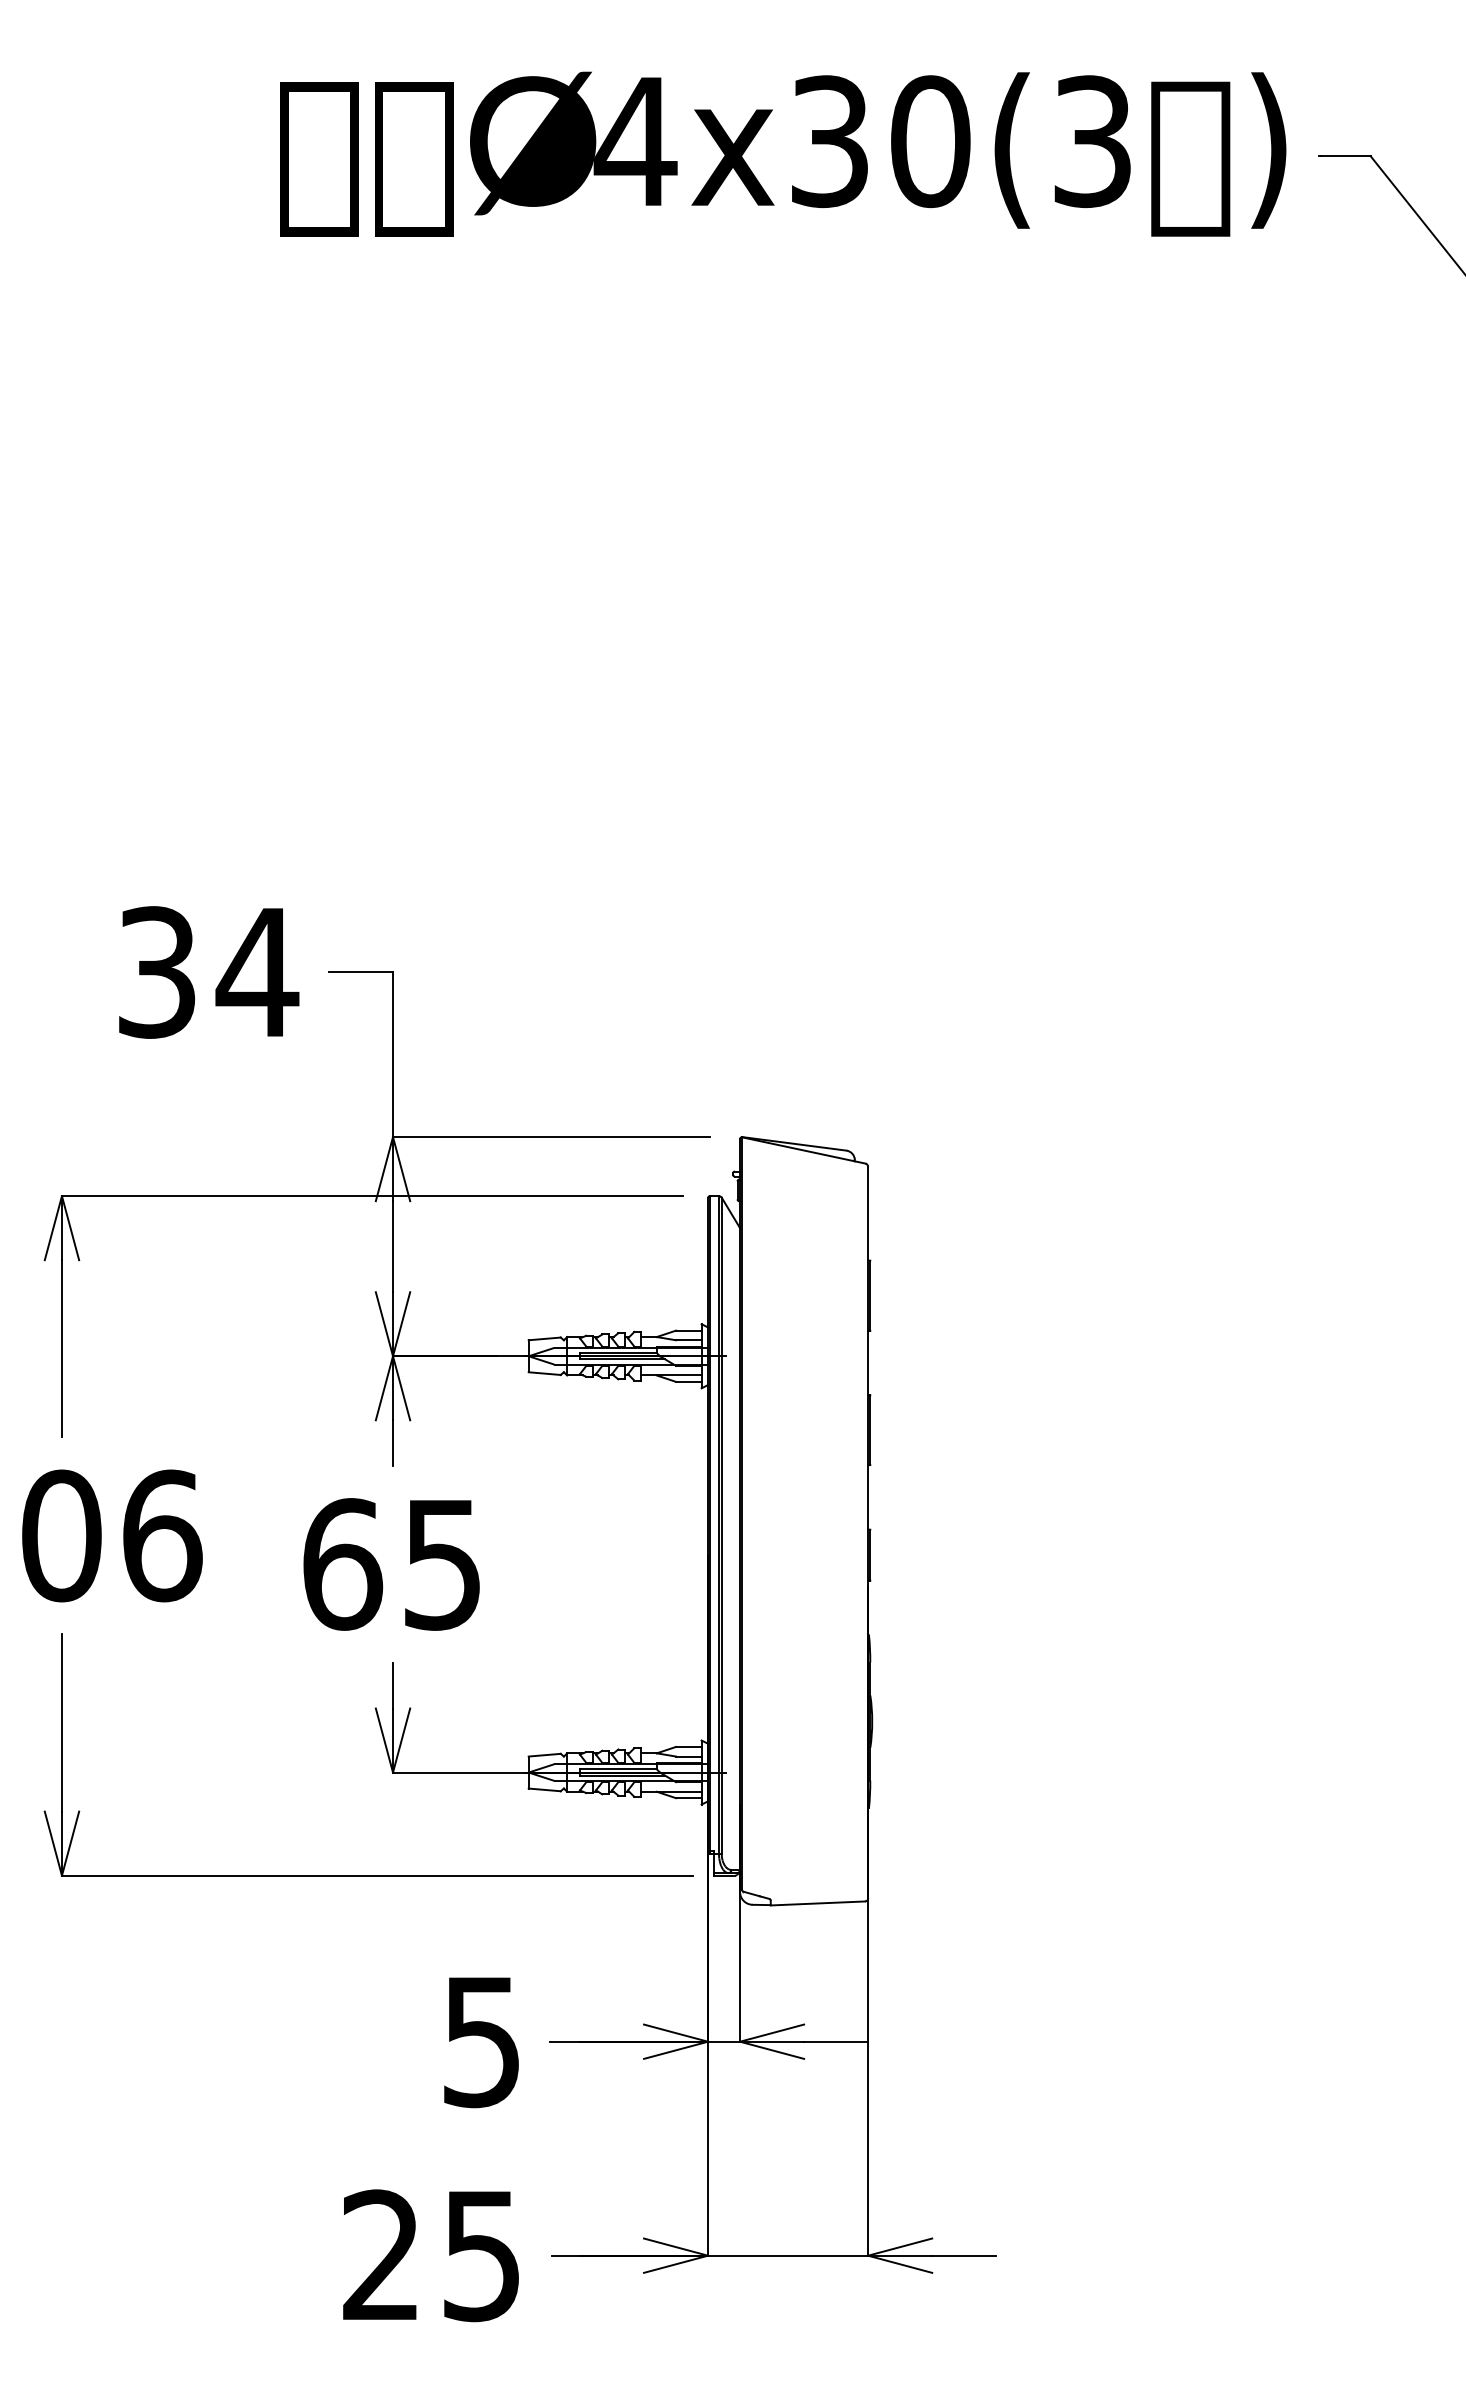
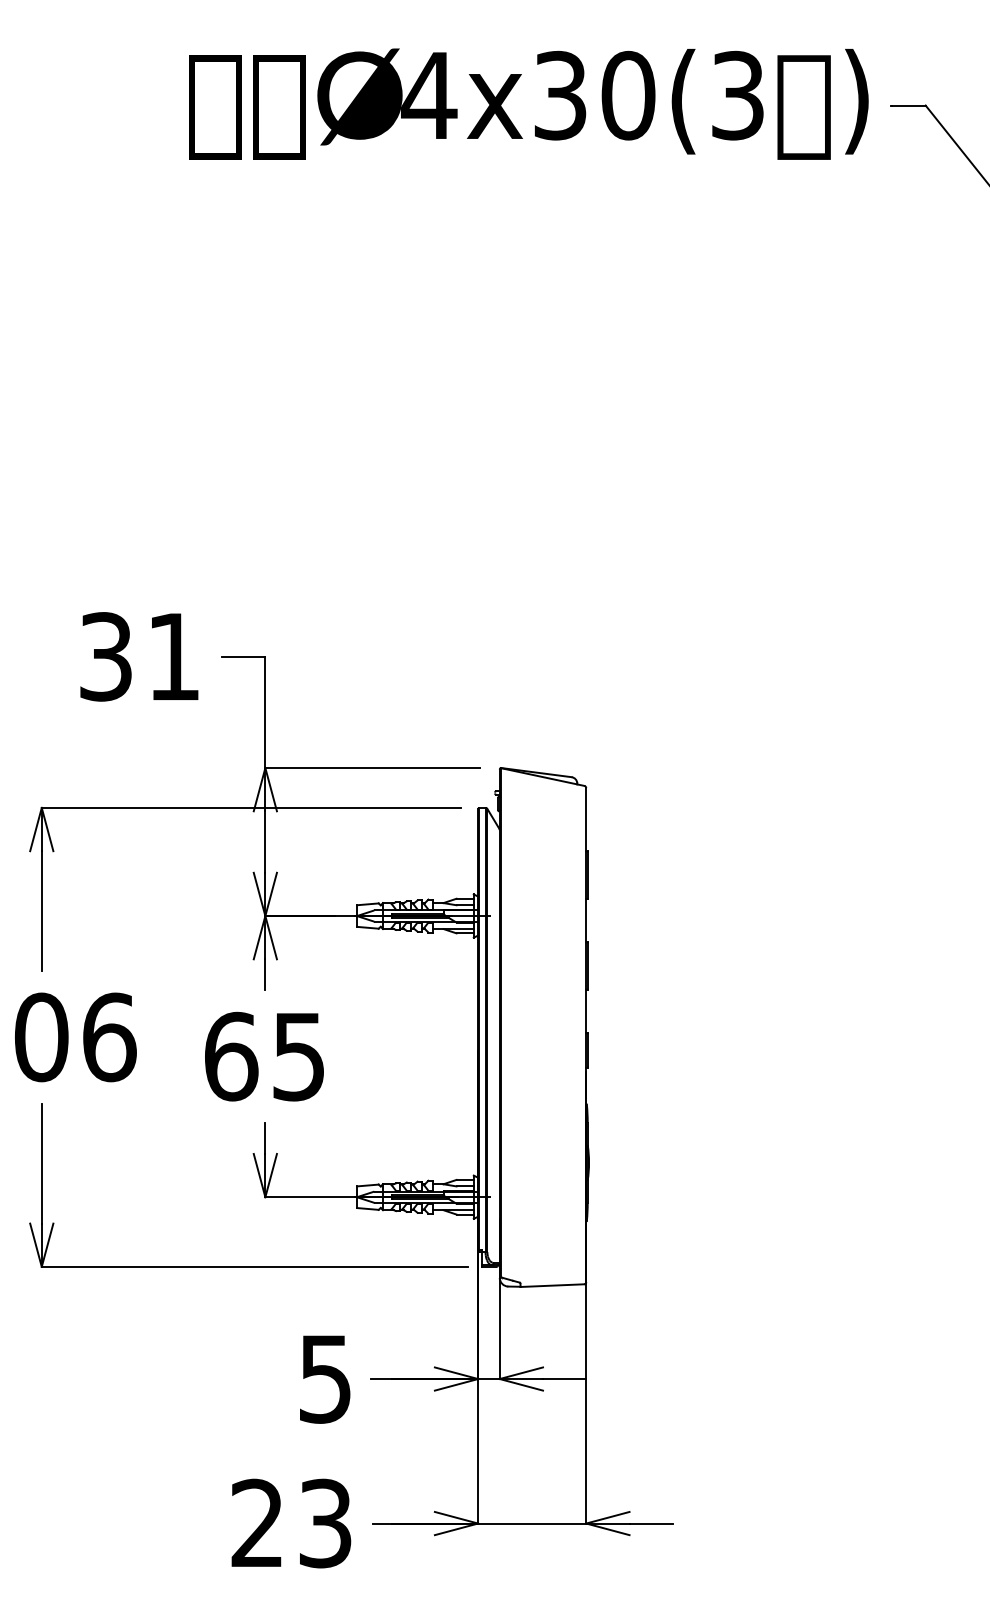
text: (256, 971) -> (173, 656), 34 -> 31
text: (482, 2255) -> (325, 1523), 25 -> 23

